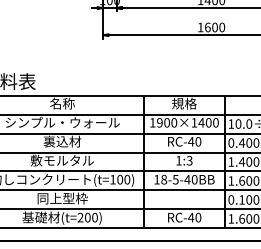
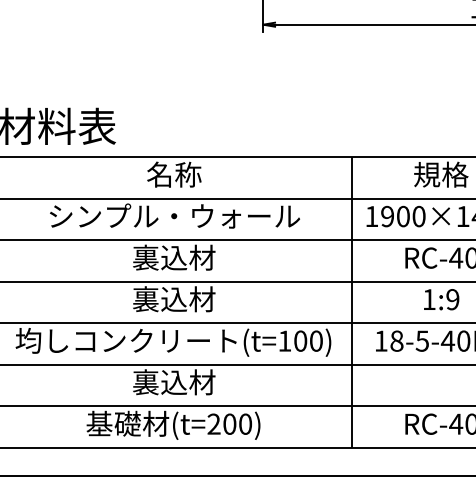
text: (61, 160) -> (172, 299), 敷モルタル -> 裏込材
text: (189, 160) -> (452, 299), 1:3 -> 1:9
text: (62, 198) -> (174, 382), 同上型枠 -> 裏込材

